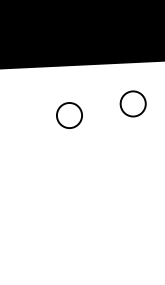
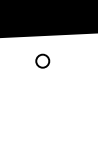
circle: (132, 102) -> (75, 54), removed

